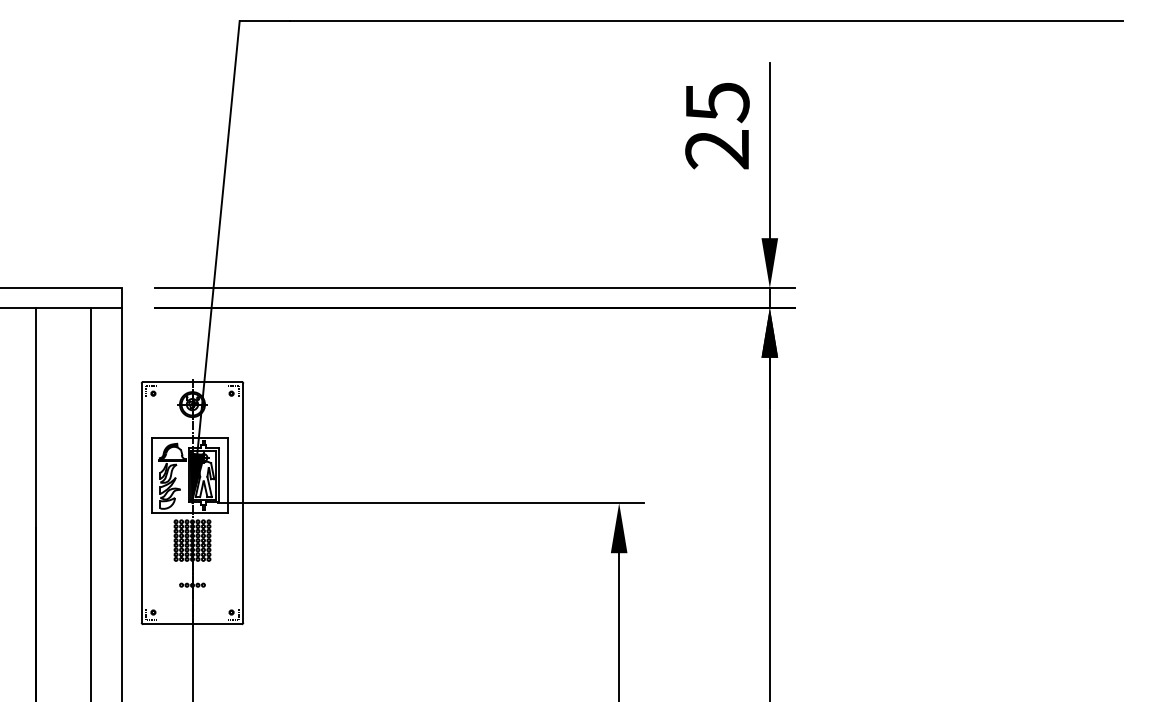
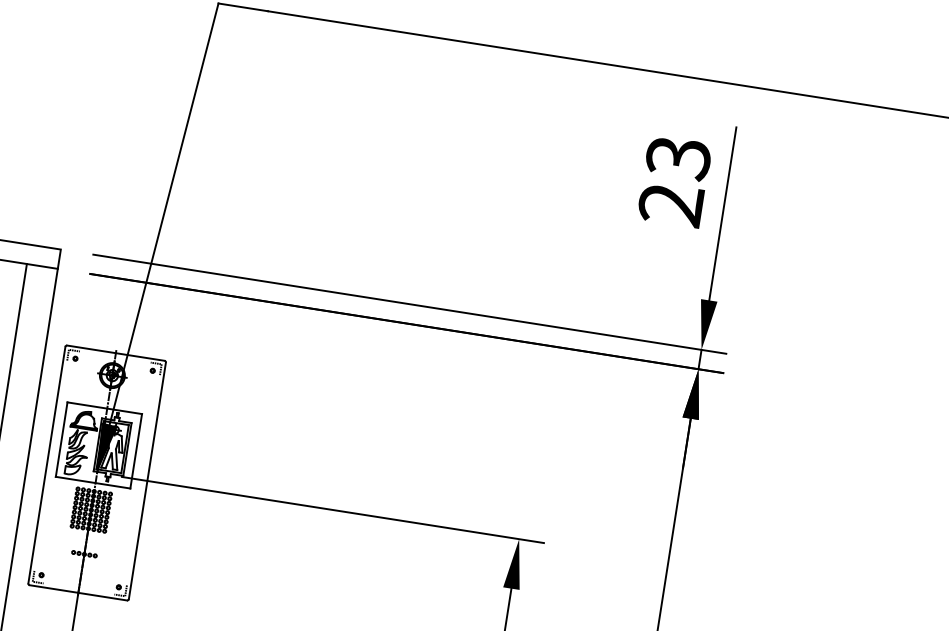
text: (717, 103) -> (678, 159), 25 -> 23

